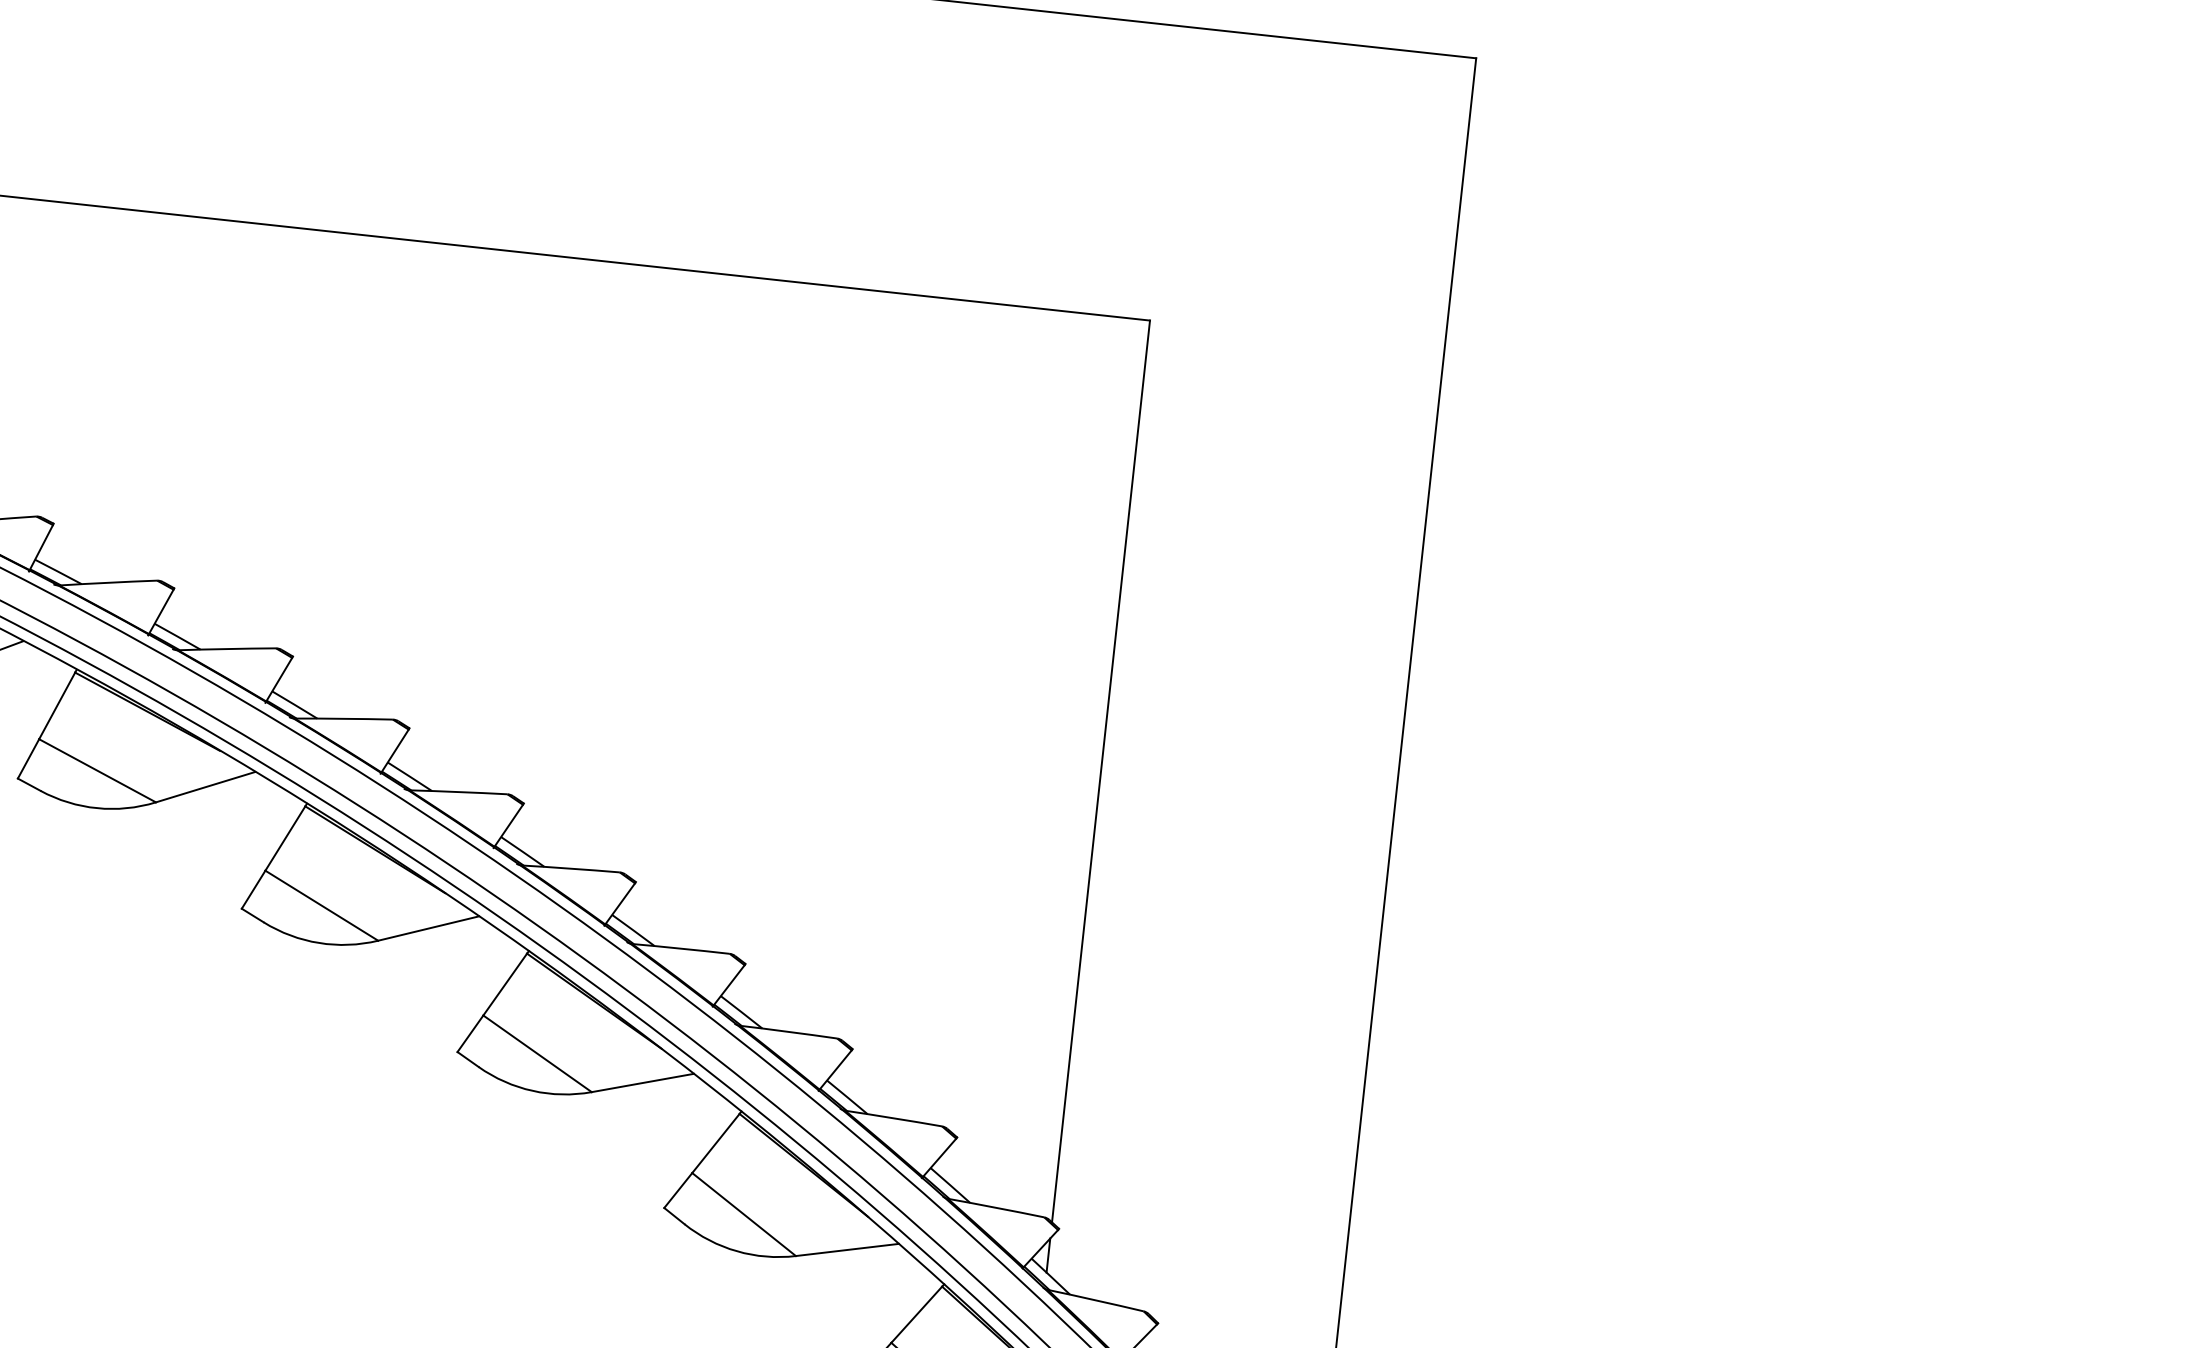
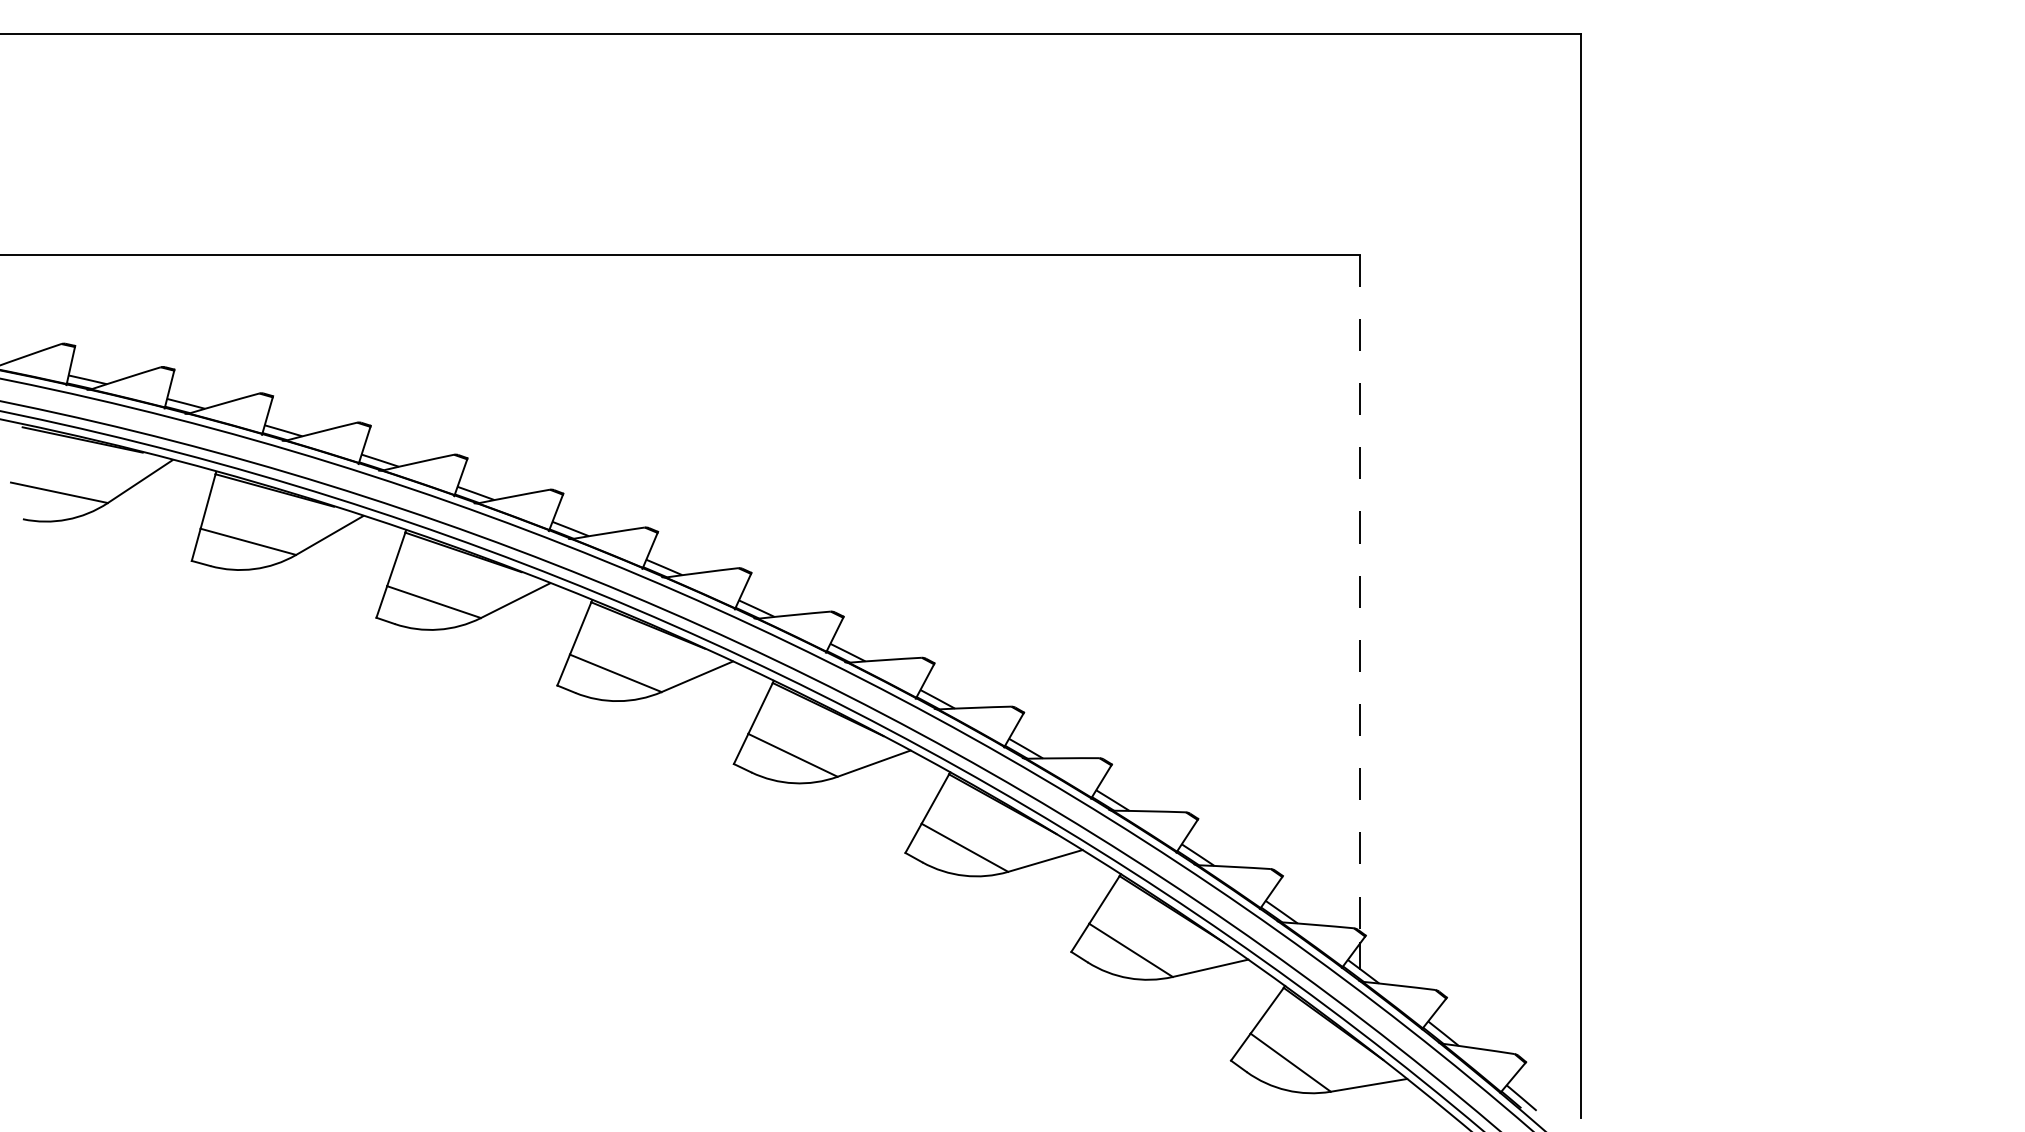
line: (1101, 772) -> (1360, 593), solid -> dashed

